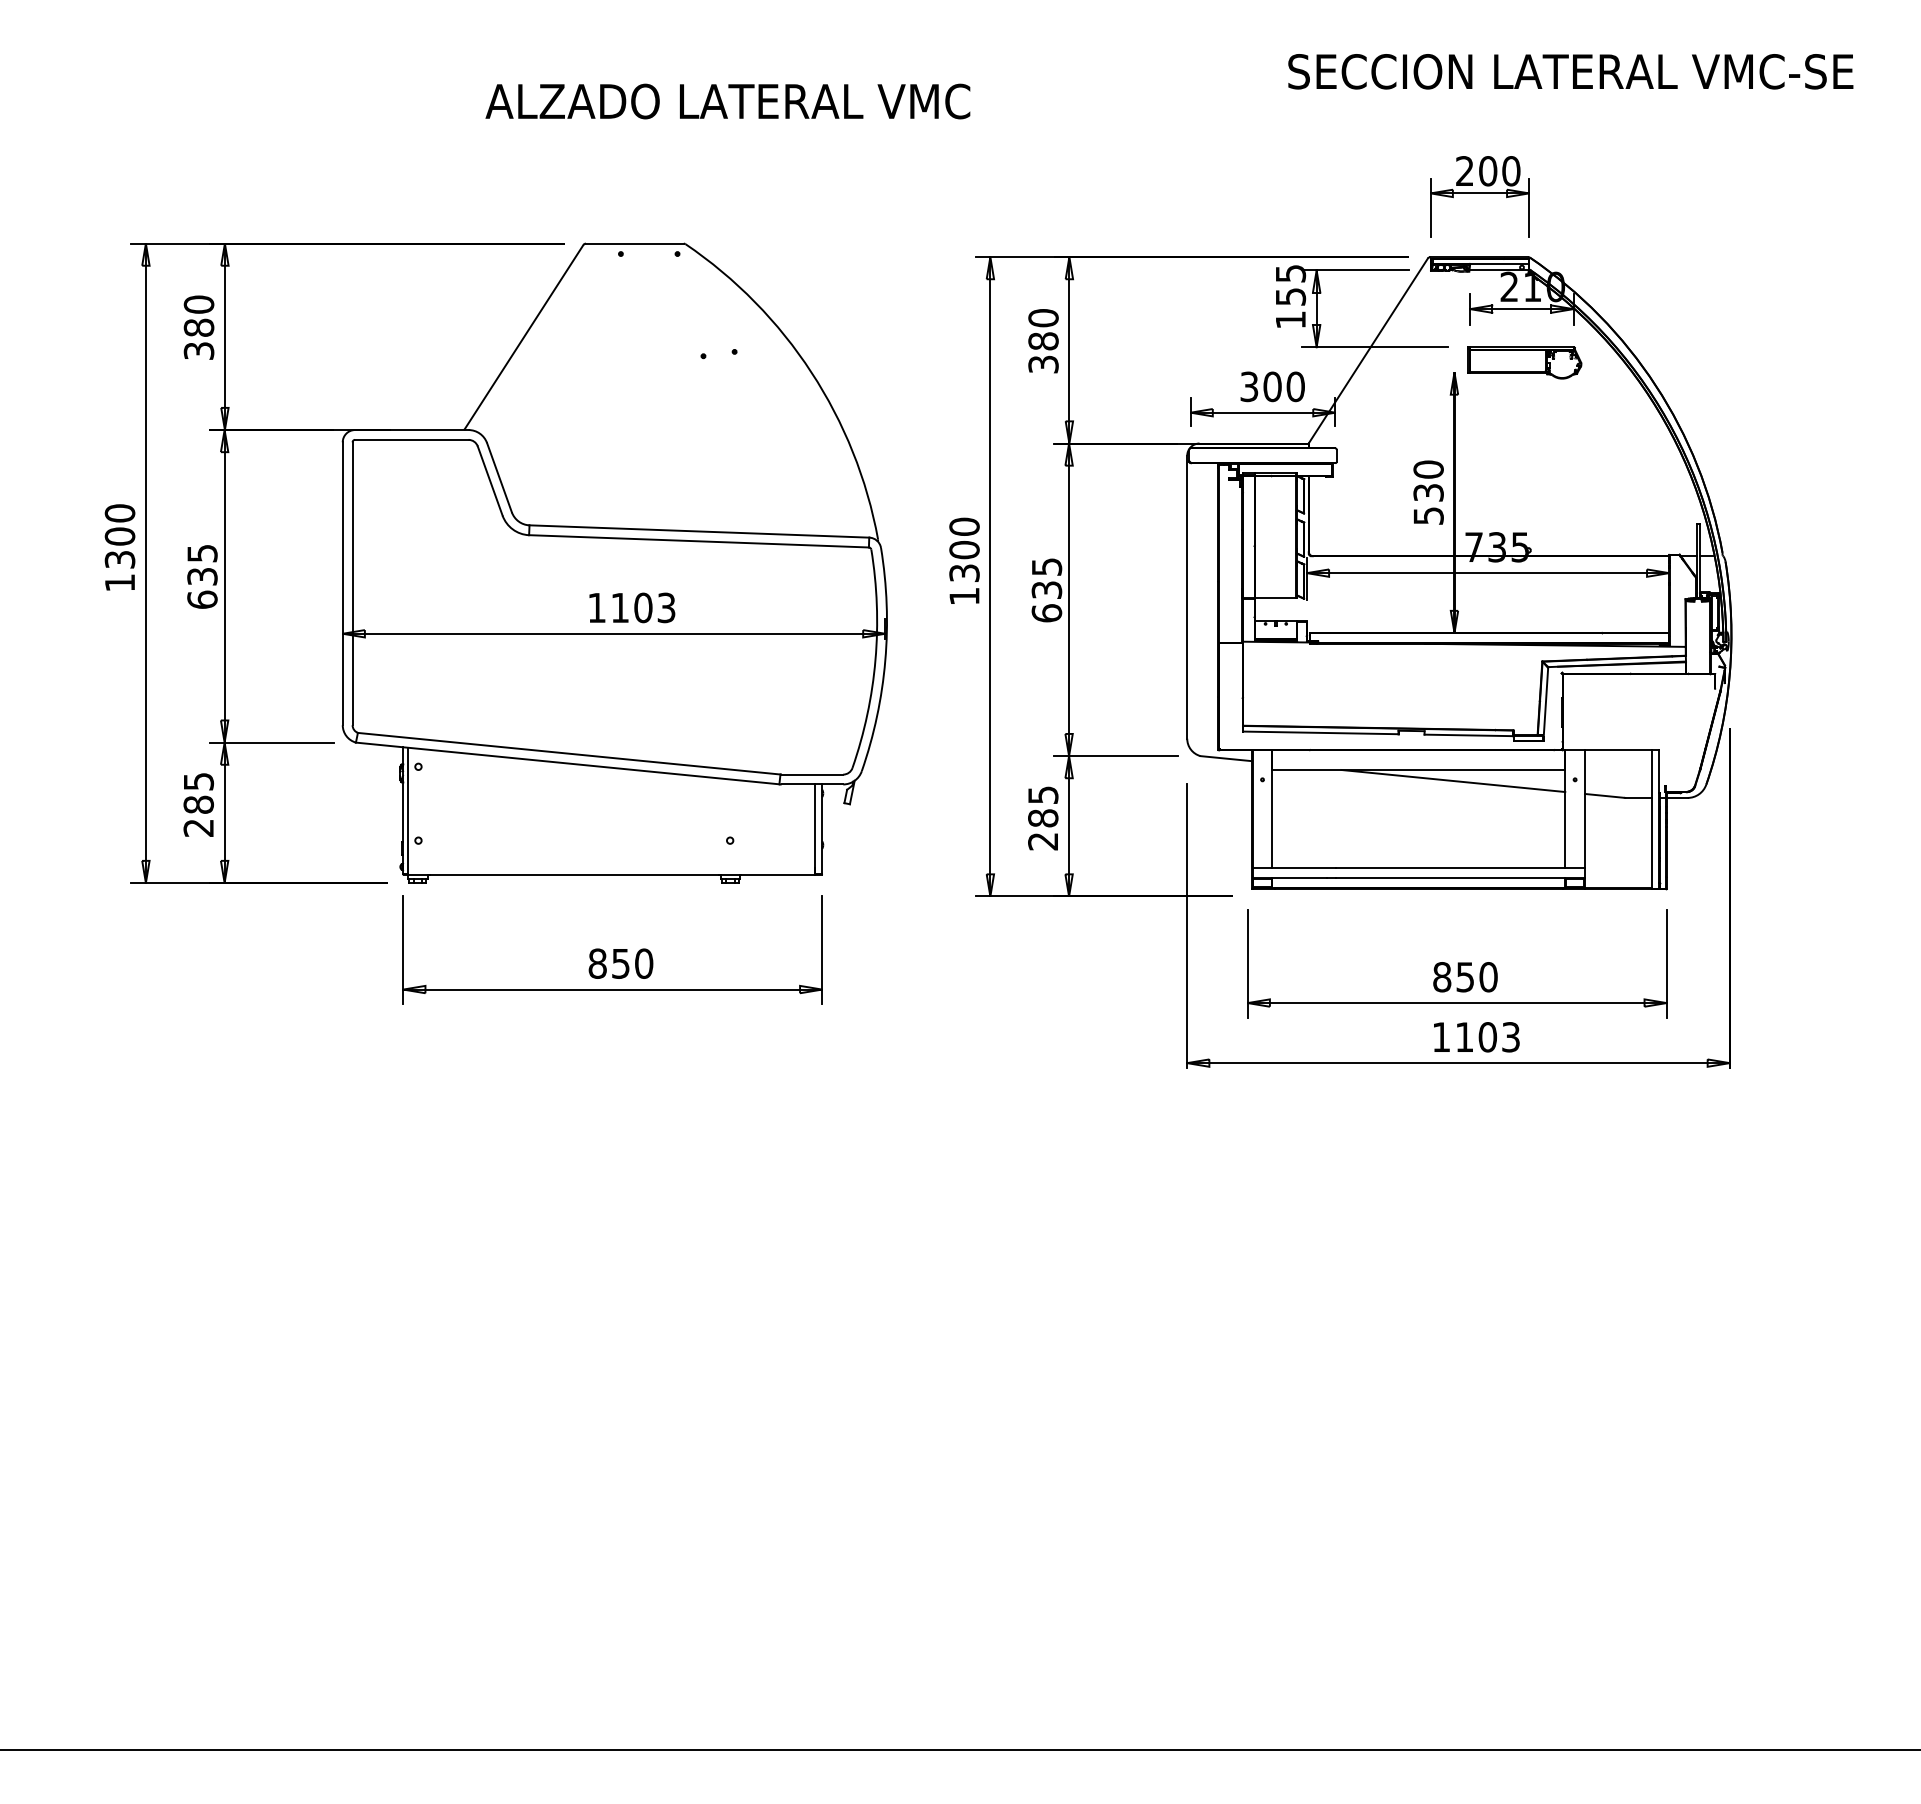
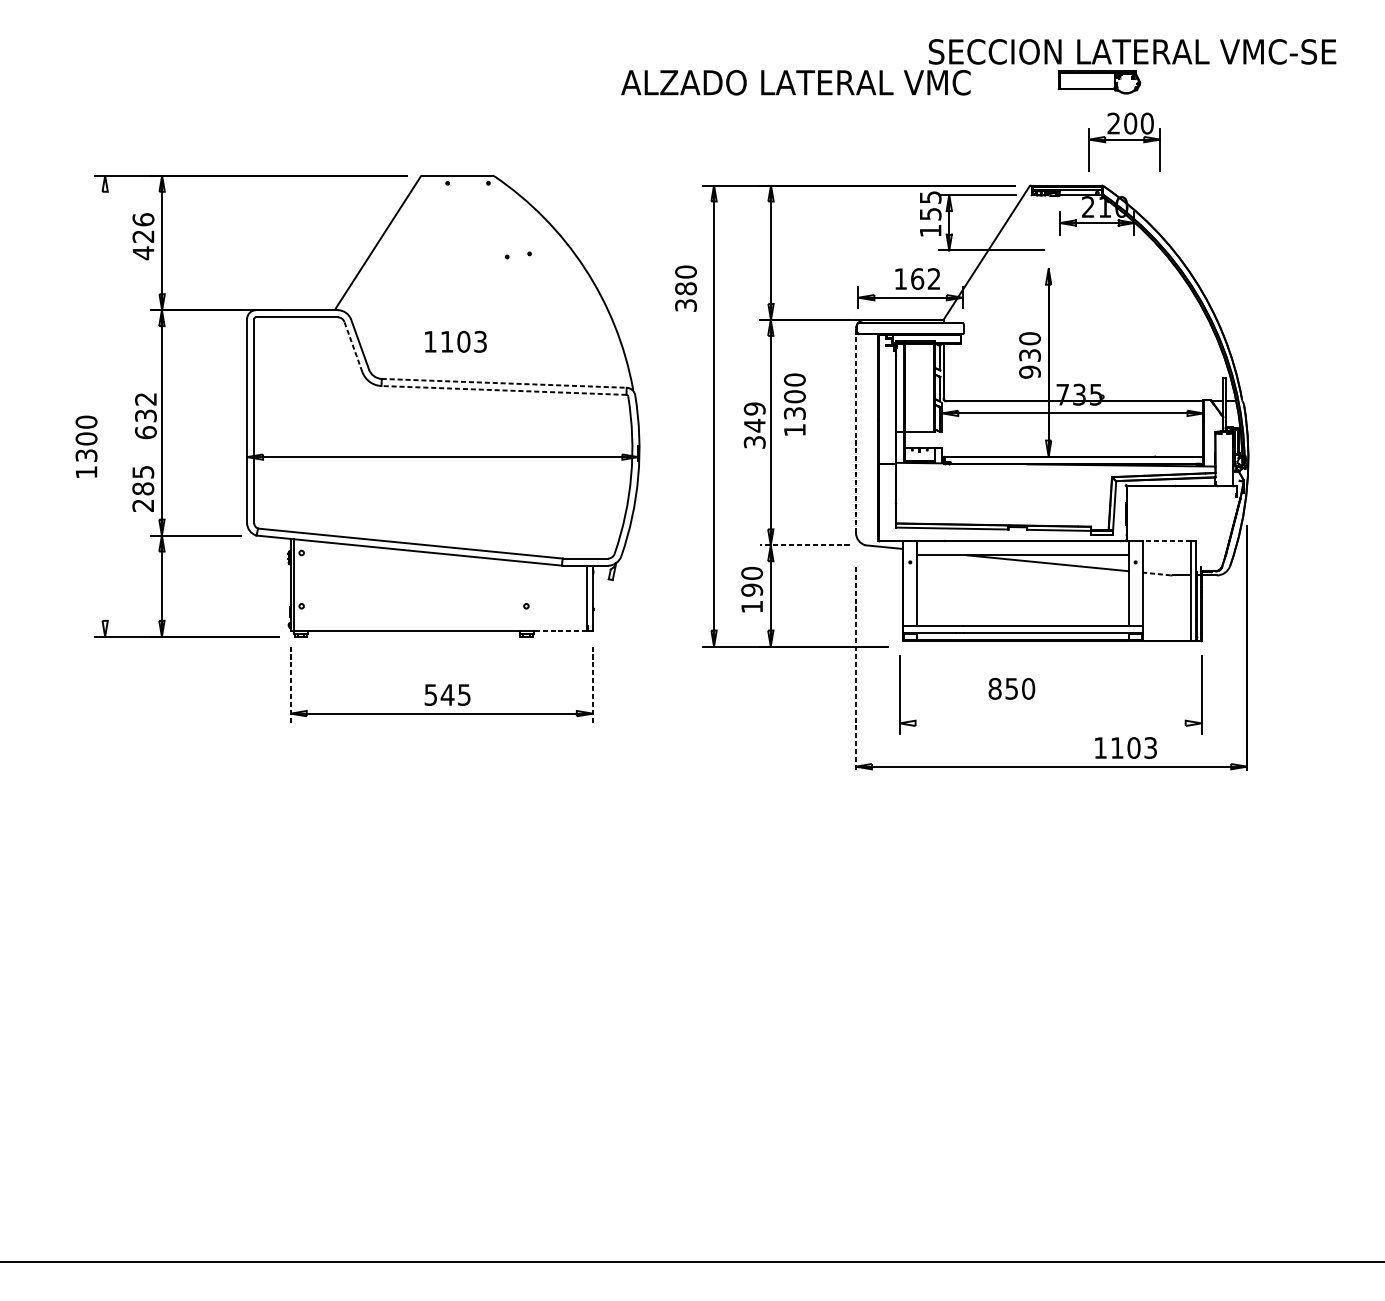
text: (727, 101) -> (795, 82), moved
part: (1479, 196) -> (1124, 141), moved
text: (198, 327) -> (143, 236), 380 -> 426
text: (1043, 341) -> (686, 288), moved
part: (1524, 362) -> (1099, 81), moved
text: (1272, 386) -> (917, 278), 300 -> 162
line: (490, 481) -> (353, 347), solid -> dashed
text: (1428, 516) -> (1029, 372), 530 -> 930
line: (699, 531) -> (504, 383), solid -> dashed
line: (698, 541) -> (503, 390), solid -> dashed
text: (119, 547) -> (86, 446), moved
text: (202, 553) -> (145, 399), 635 -> 632
text: (964, 560) -> (794, 404), moved
line: (145, 563) -> (104, 406), removed
text: (1046, 590) -> (754, 425), 635 -> 349
line: (1187, 596) -> (856, 430), solid -> dashed
text: (632, 607) -> (456, 341), moved
line: (1617, 750) -> (1166, 541), solid -> dashed
line: (1116, 756) -> (804, 545), solid -> dashed
line: (1604, 795) -> (1156, 573), solid -> dashed
text: (198, 804) -> (143, 488), moved
text: (1043, 818) -> (752, 590), 285 -> 190
line: (777, 875) -> (560, 631), solid -> dashed
line: (1187, 926) -> (856, 668), solid -> dashed
line: (403, 950) -> (290, 685), solid -> dashed
line: (822, 950) -> (593, 685), solid -> dashed
text: (620, 963) -> (447, 694), 850 -> 545
text: (1465, 977) -> (1011, 689), moved
line: (1456, 1003) -> (1050, 723), removed
text: (1476, 1037) -> (1125, 748), moved

